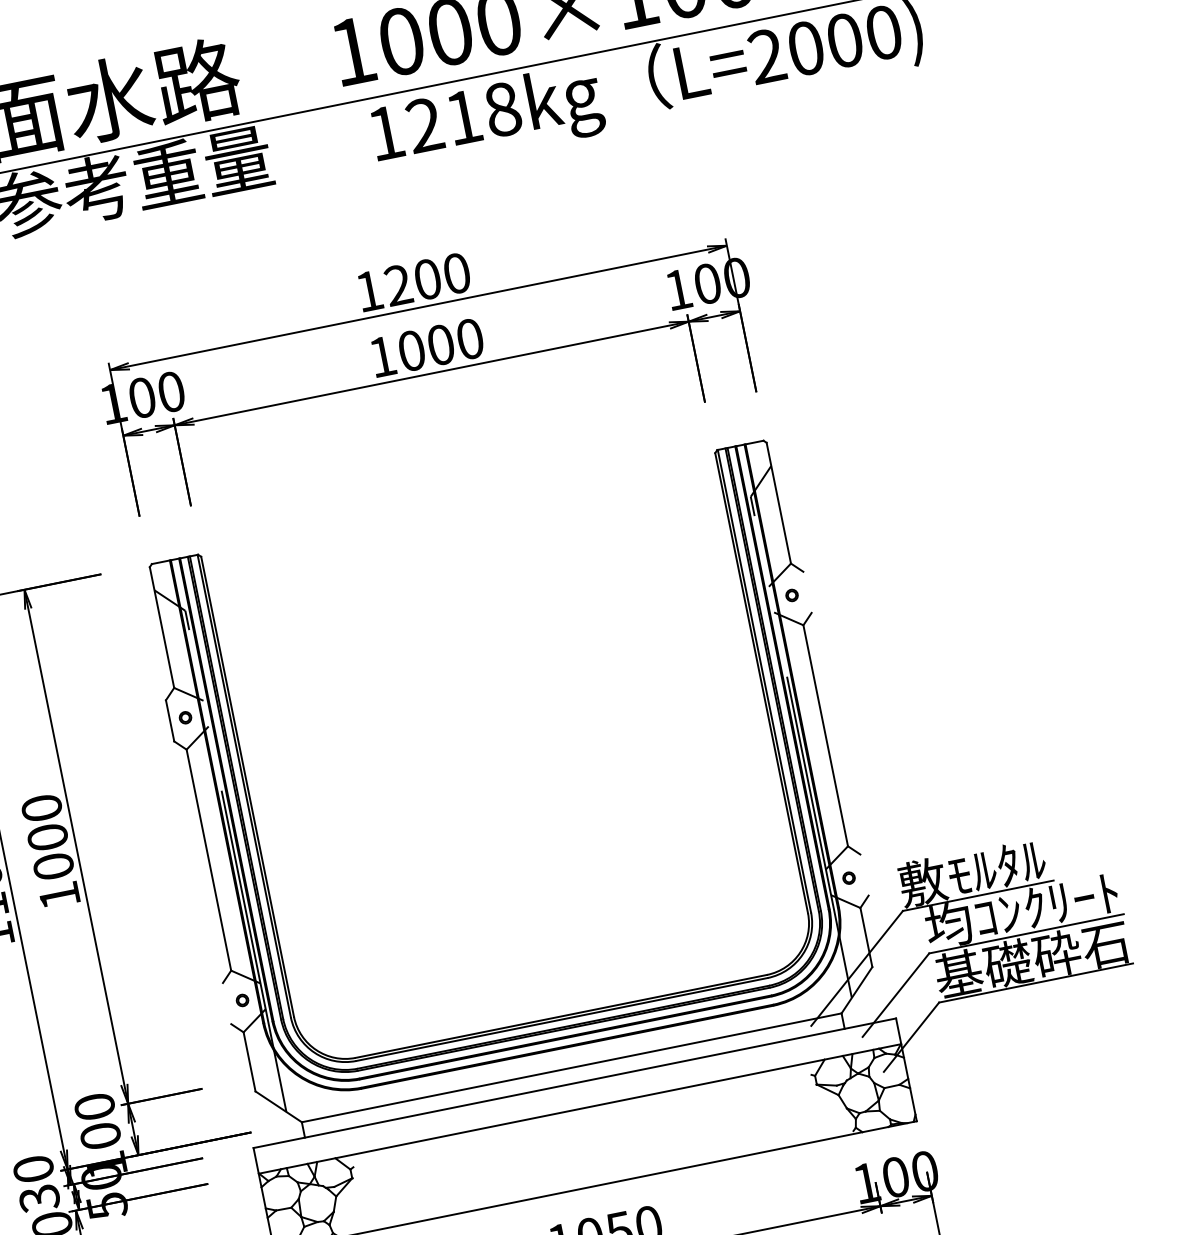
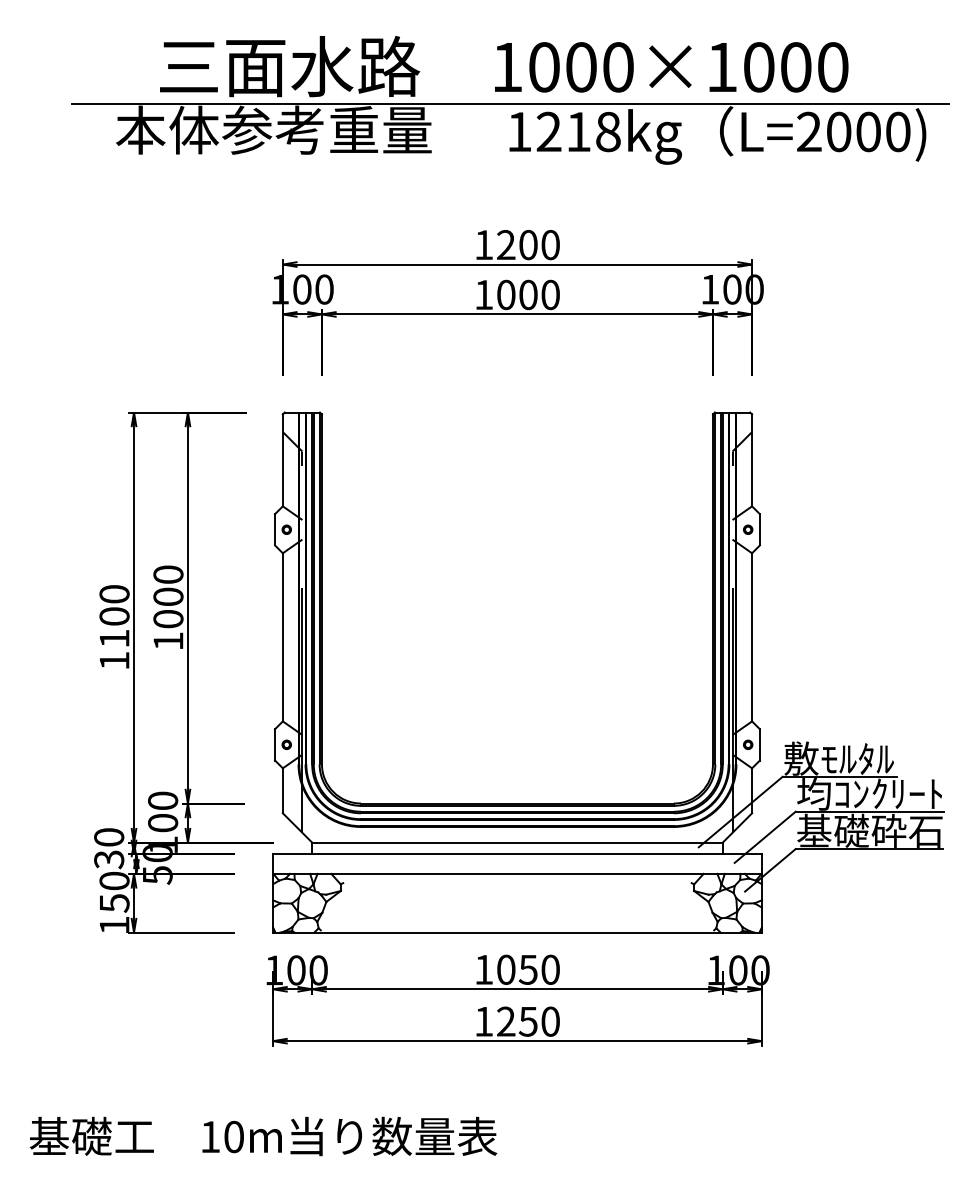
line: (806, 592) -> (759, 529), added
line: (863, 874) -> (759, 744), added
line: (227, 1002) -> (275, 744), added

